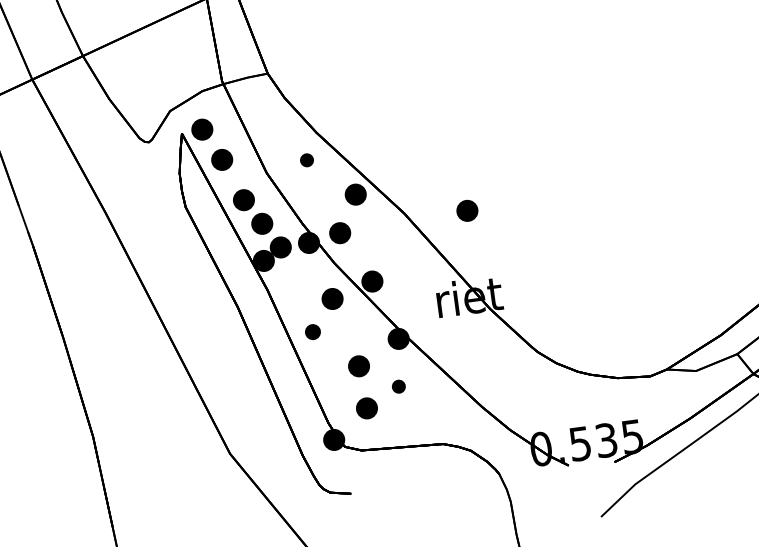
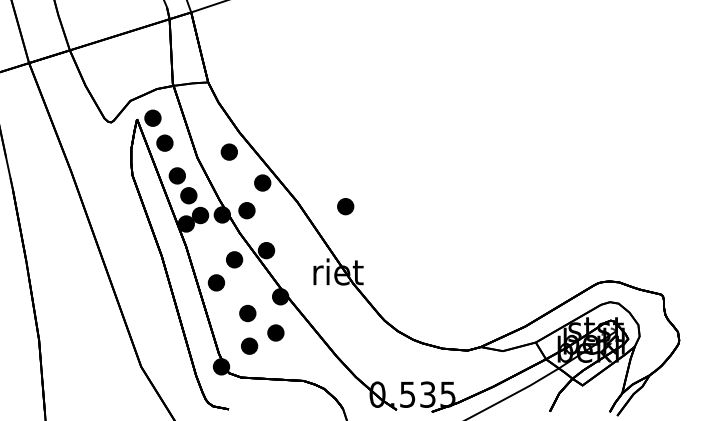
part: (305, 159) -> (228, 151), size x1.67
part: (311, 331) -> (215, 282), size x1.43
part: (398, 386) -> (275, 332), size x1.67

